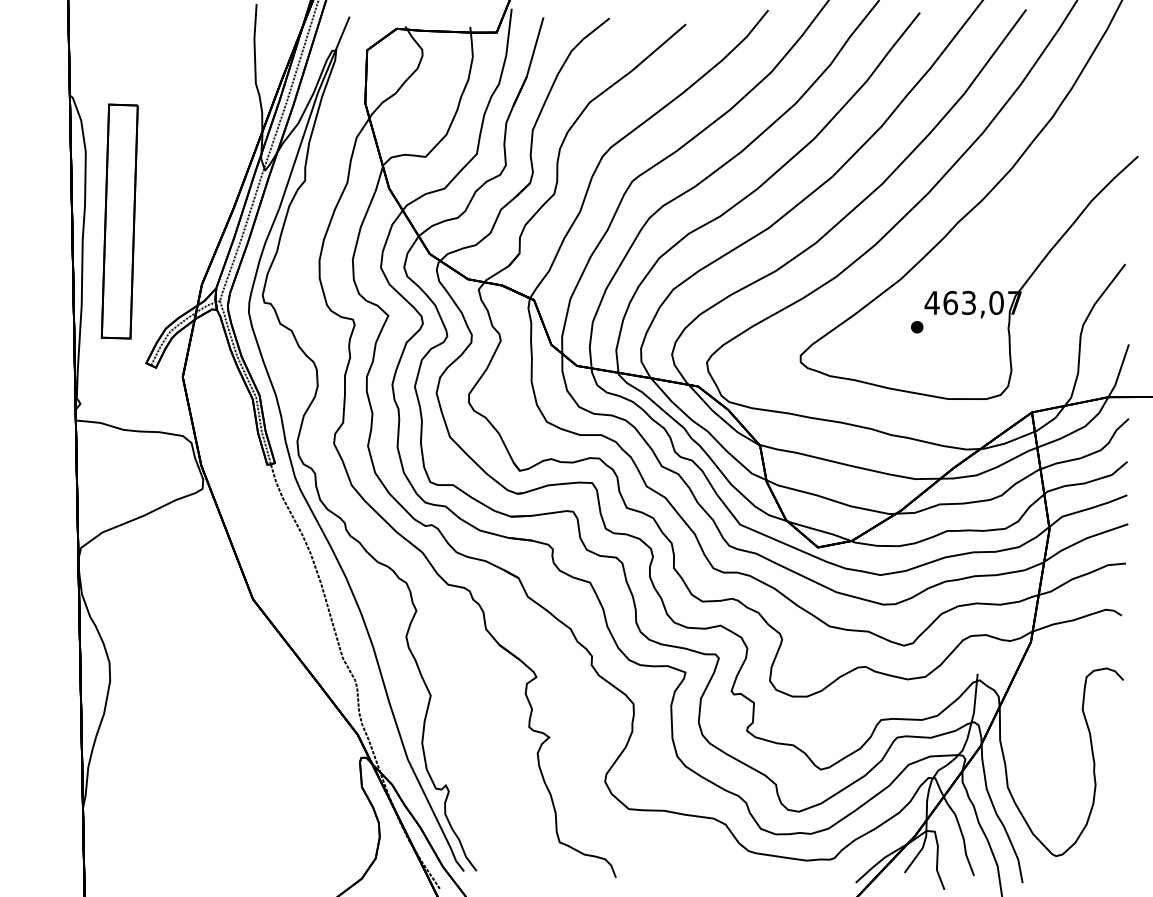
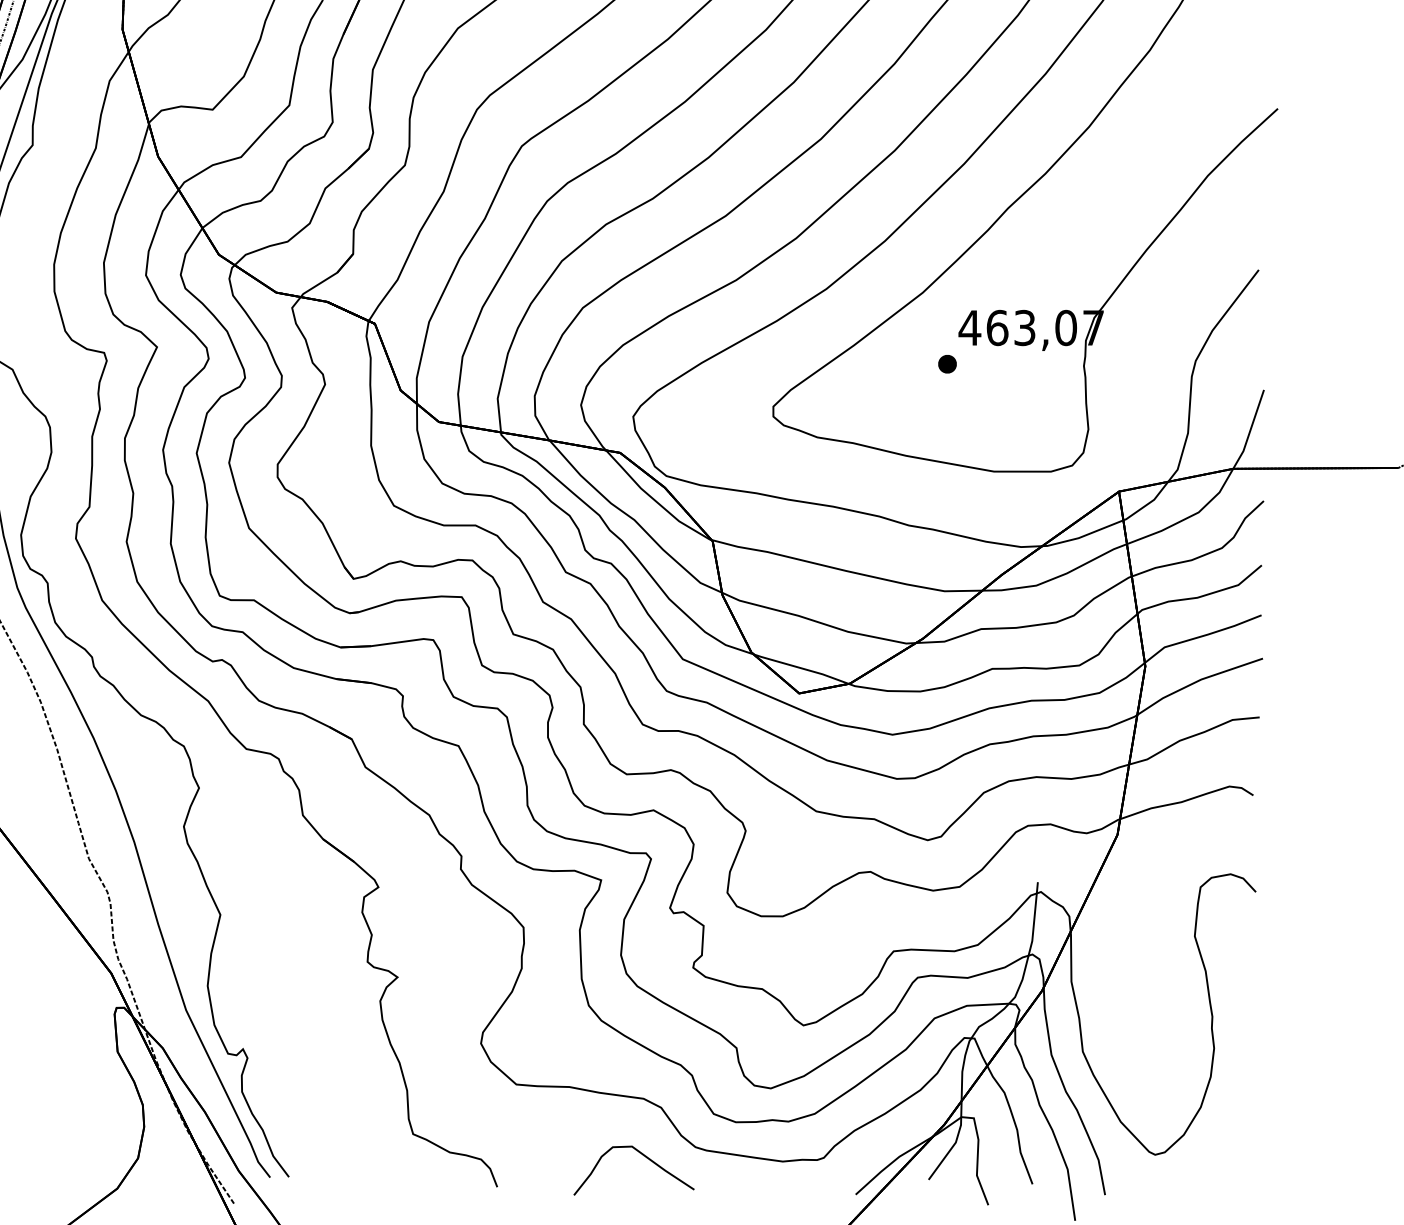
curve: (713, 857) -> (643, 1156), added

